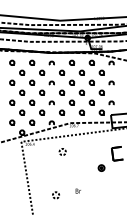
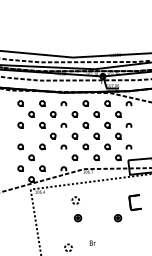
part: (22, 92) -> (31, 135), removed
part: (42, 112) -> (53, 157), removed
part: (64, 168) -> (77, 218), added

